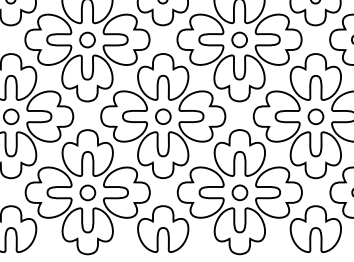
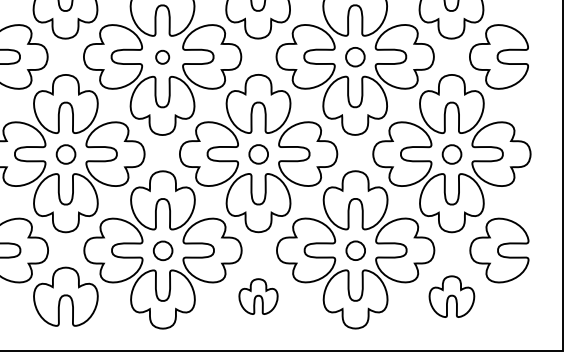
part: (87, 40) -> (162, 57), size x0.7
part: (163, 228) -> (258, 296), size x0.6
part: (315, 228) -> (451, 296), size x0.7

